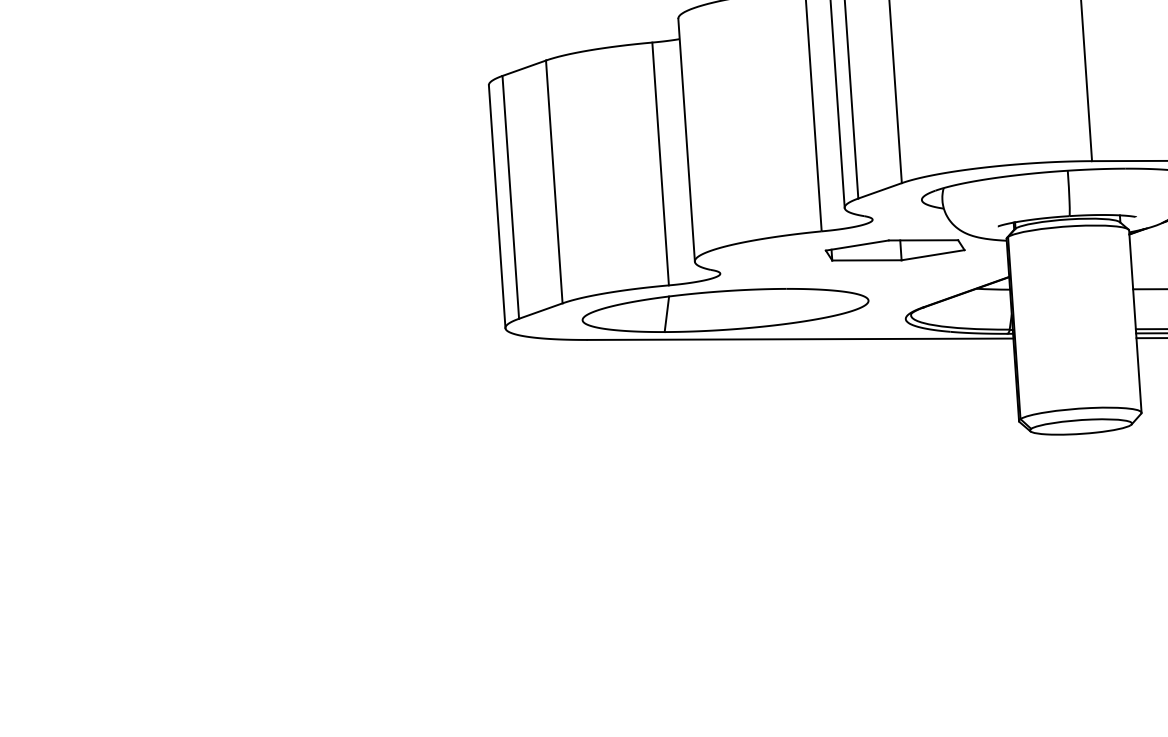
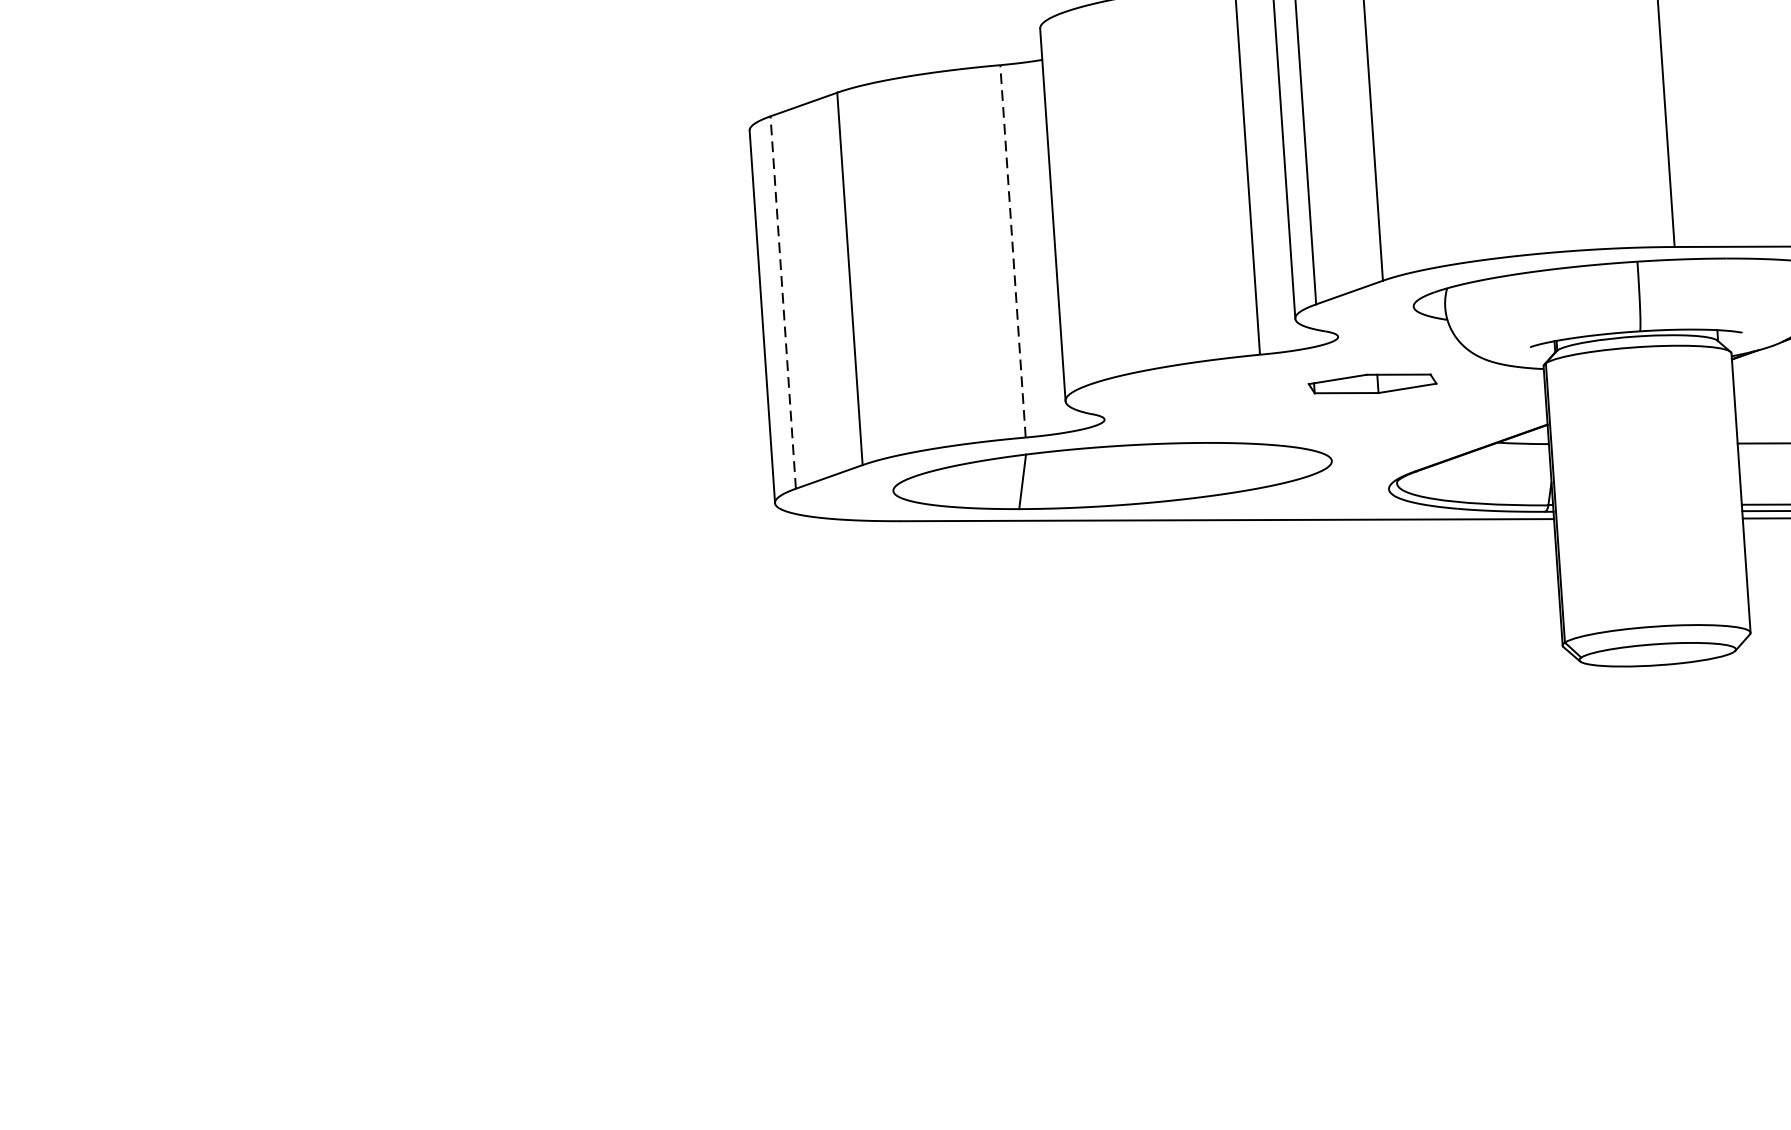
line: (660, 163) -> (1012, 250), solid -> dashed
line: (510, 197) -> (782, 302), solid -> dashed
part: (894, 250) -> (1371, 384), size x0.6

